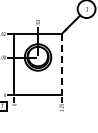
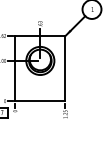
line: (61, 64) -> (65, 68), dashed -> solid

